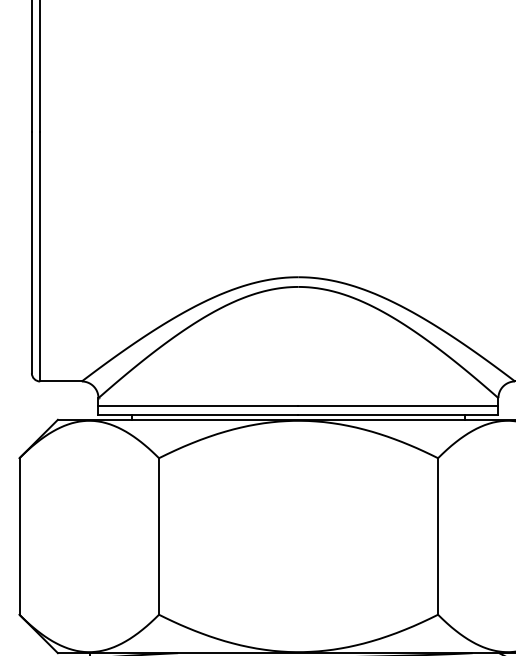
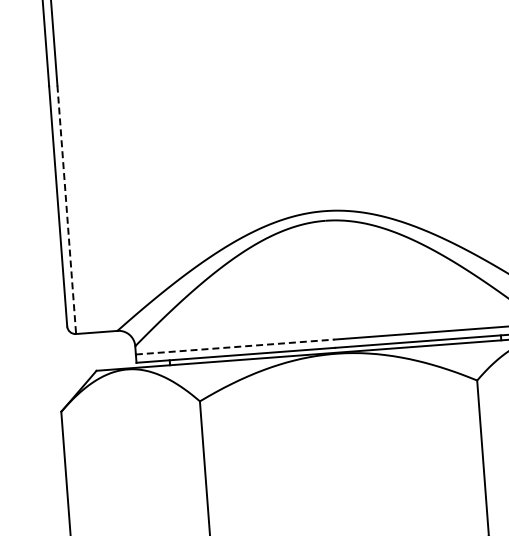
line: (40, 256) -> (67, 209), solid -> dashed
line: (198, 406) -> (235, 347), solid -> dashed

